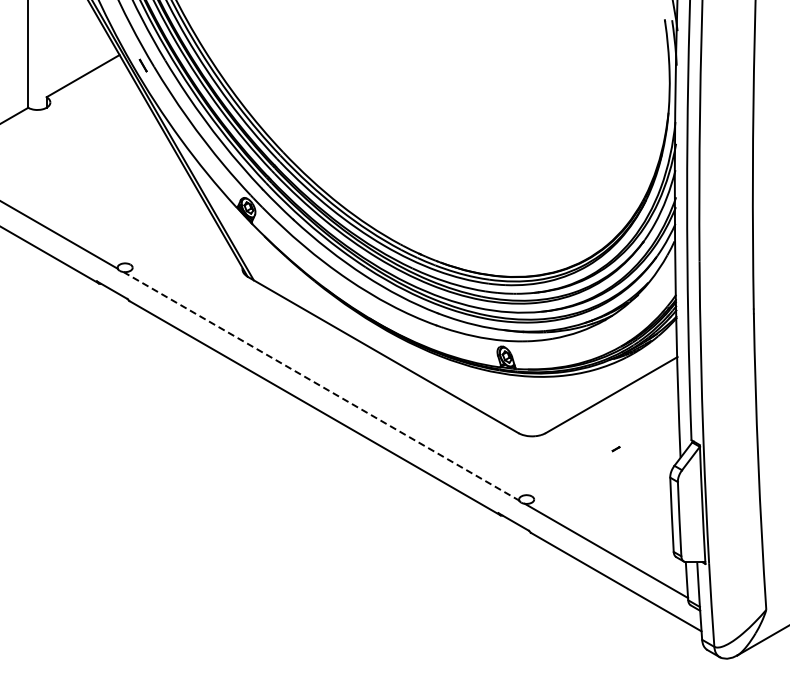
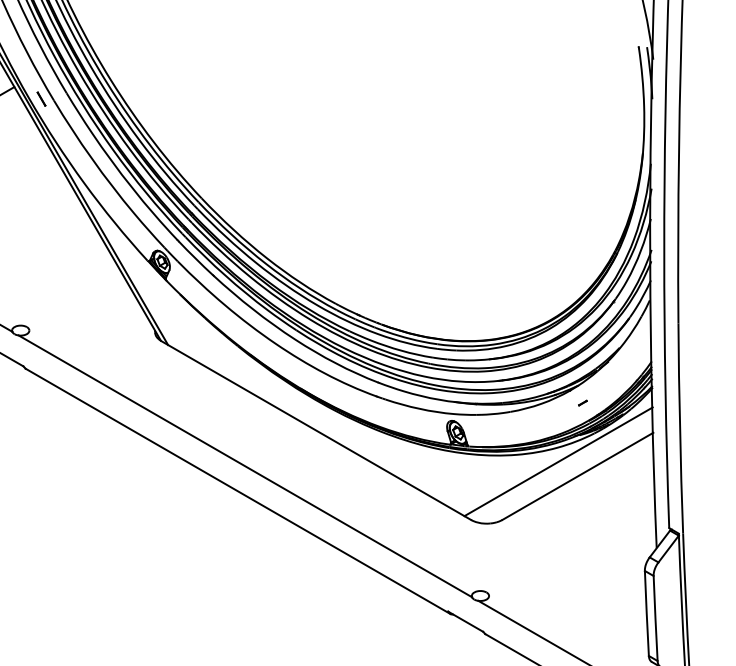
line: (594, 381) -> (558, 460), added
line: (321, 386) -> (245, 466), dashed -> solid
part: (615, 449) -> (582, 403), moved

